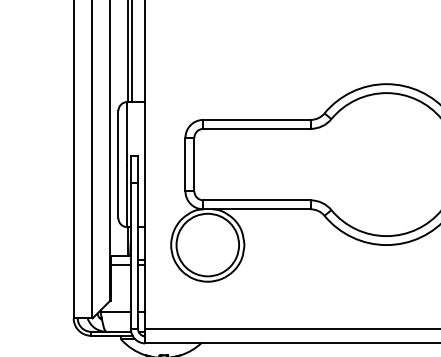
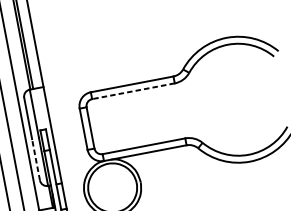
line: (257, 128) -> (133, 90), solid -> dashed
line: (118, 191) -> (36, 159), solid -> dashed

